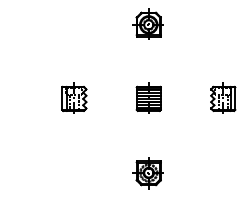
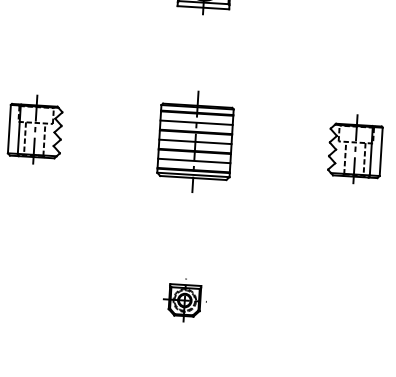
part: (148, 97) -> (194, 137), size x1.4
part: (147, 173) -> (182, 301), size x0.6

